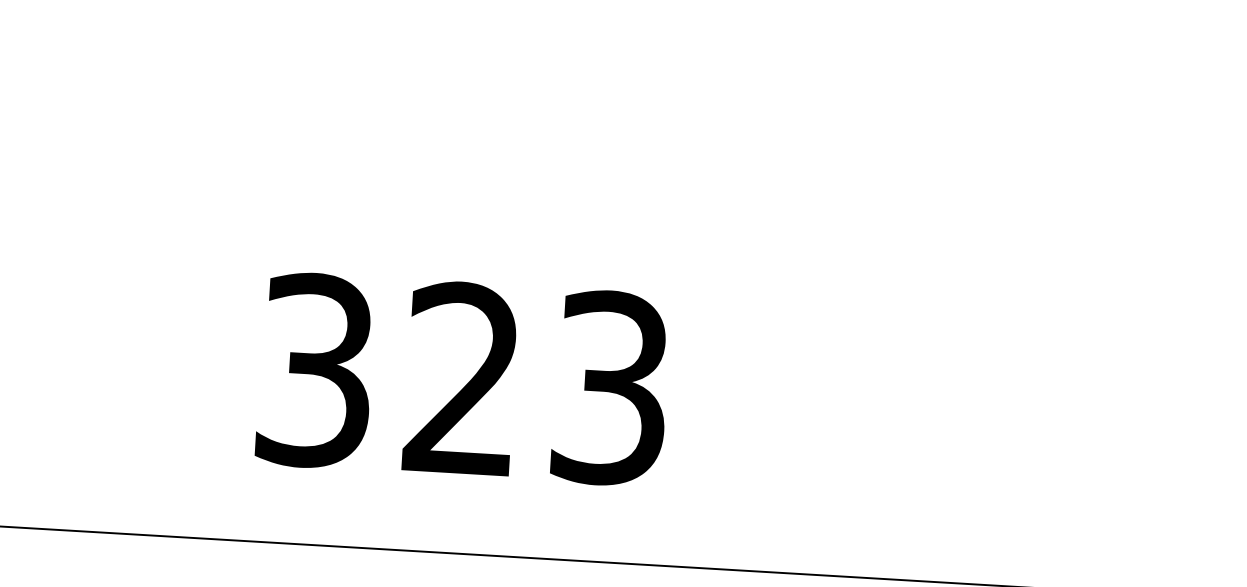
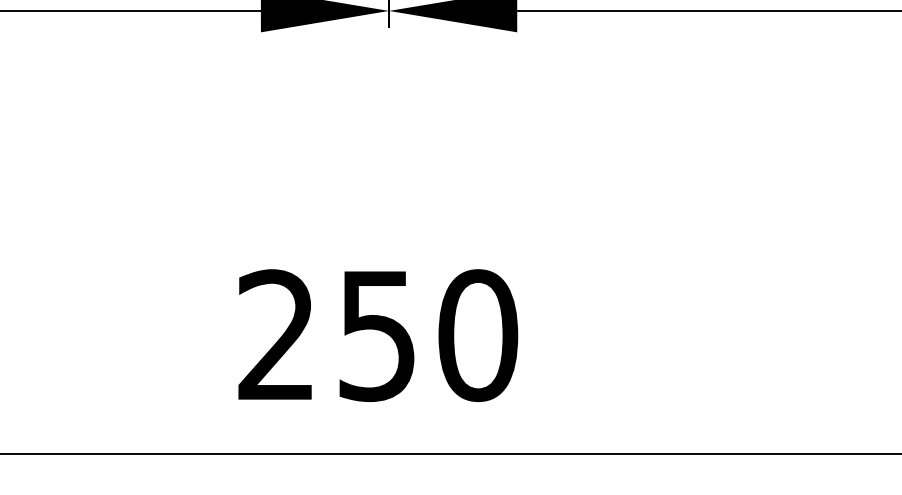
text: (464, 379) -> (378, 335), 323 -> 250

